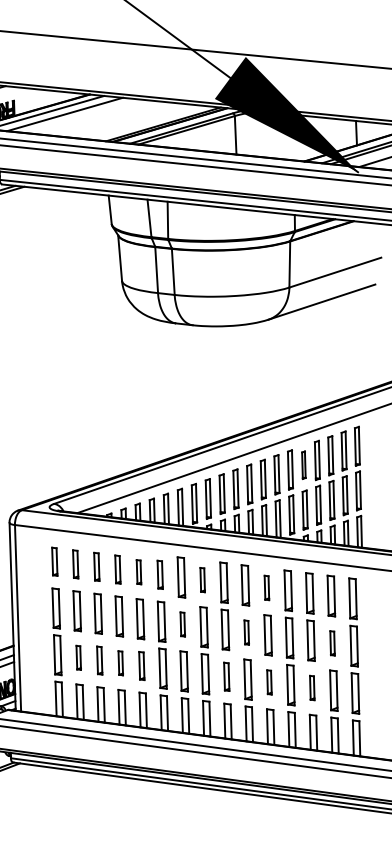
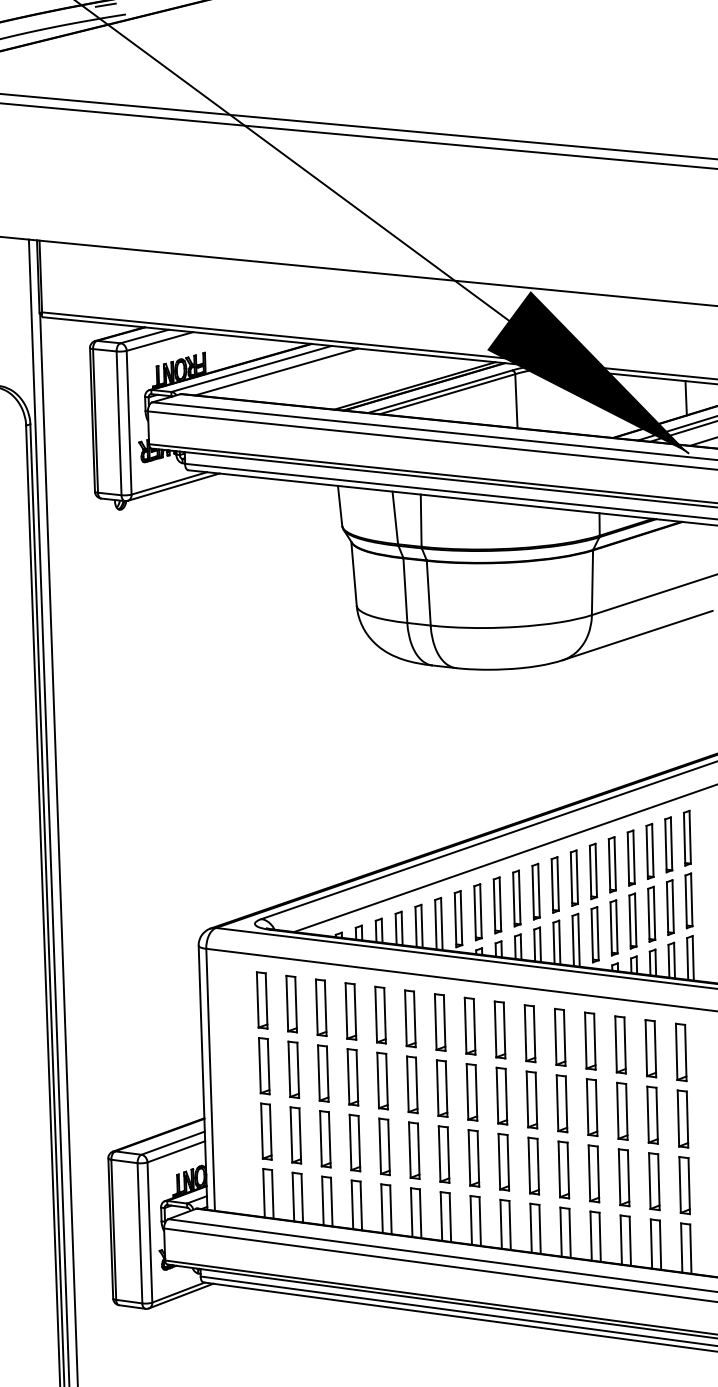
part: (303, 465) -> (611, 864), size x1.43
part: (54, 561) -> (262, 1000), size x1.43
part: (75, 563) -> (291, 1003), size x1.43
part: (96, 566) -> (321, 1007), size x1.43
part: (117, 569) -> (350, 1011), size x1.43
part: (138, 571) -> (380, 1014), size x1.67
part: (160, 574) -> (410, 1018), size x1.43
part: (202, 579) -> (469, 1025), size x1.67
part: (267, 587) -> (560, 1036), size x1.67
part: (182, 624) -> (441, 1088), size x1.67
part: (246, 632) -> (531, 1099), size x1.67
part: (332, 642) -> (652, 1114), size x1.67
part: (78, 657) -> (295, 1135), size x1.67
part: (99, 660) -> (325, 1139), size x1.43
part: (120, 662) -> (354, 1142), size x1.67
part: (141, 665) -> (384, 1146), size x1.43
part: (226, 676) -> (503, 1161), size x1.43
part: (269, 682) -> (563, 1169), size x1.67
part: (311, 687) -> (623, 1177), size x1.67

